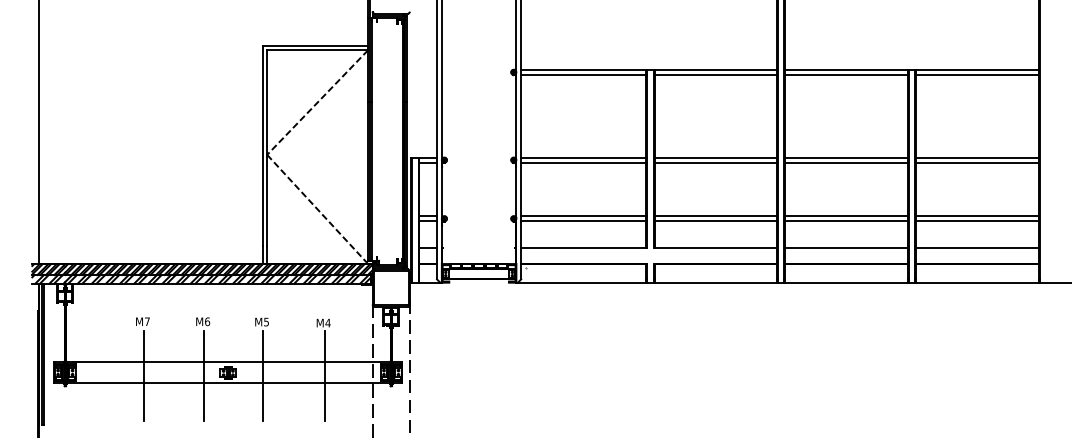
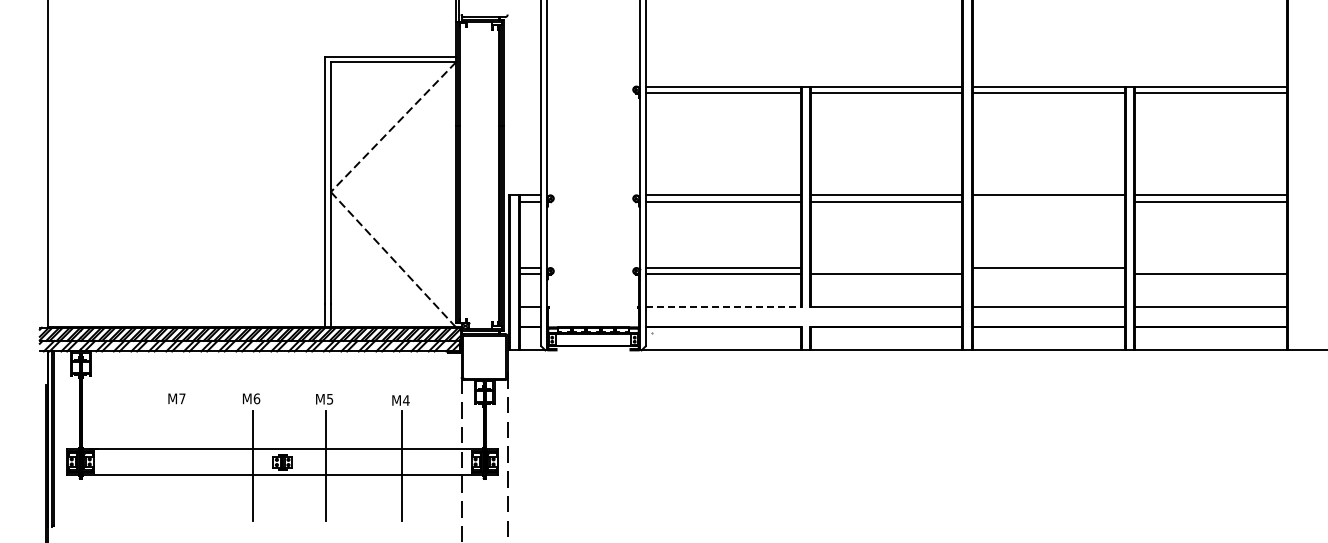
line: (846, 162) -> (1048, 201), removed
line: (715, 216) -> (886, 268), removed
line: (977, 216) -> (1211, 268), removed
line: (846, 221) -> (1048, 274), removed
line: (584, 248) -> (723, 307), solid -> dashed
line: (143, 375) -> (177, 465), removed

